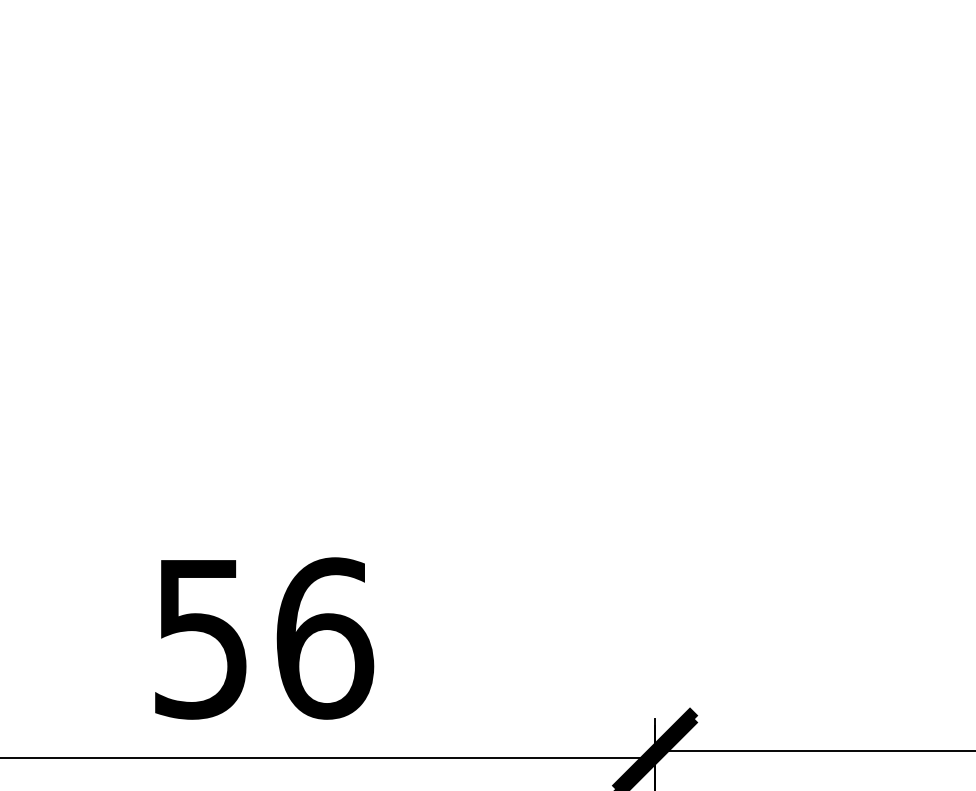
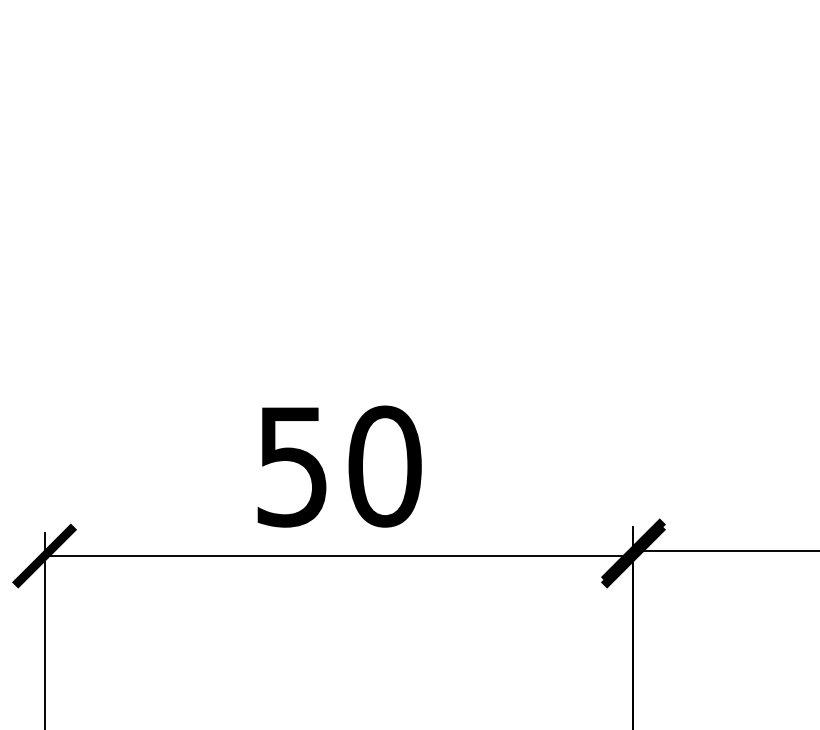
text: (325, 638) -> (385, 466), 56 -> 50

